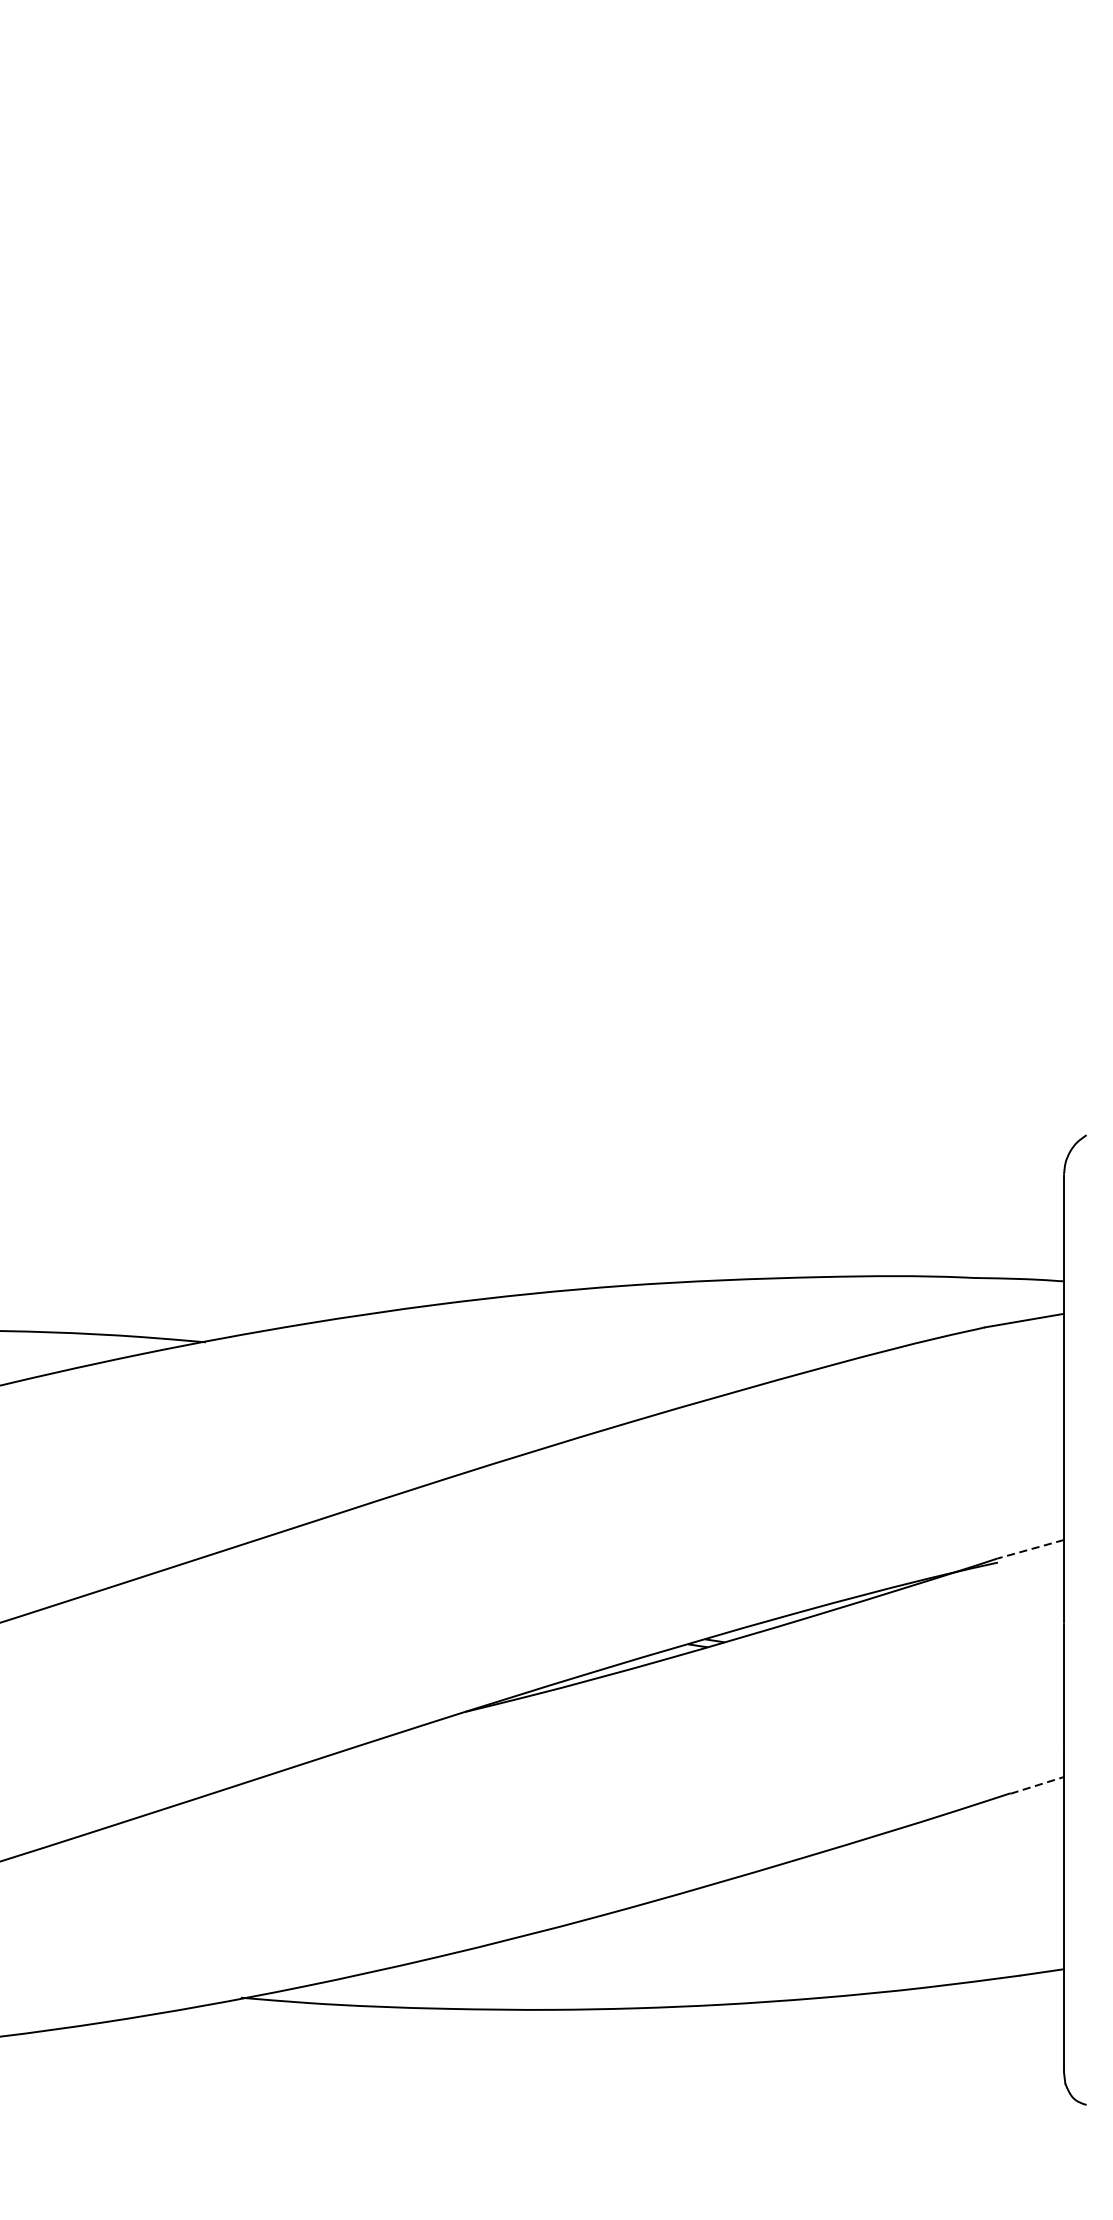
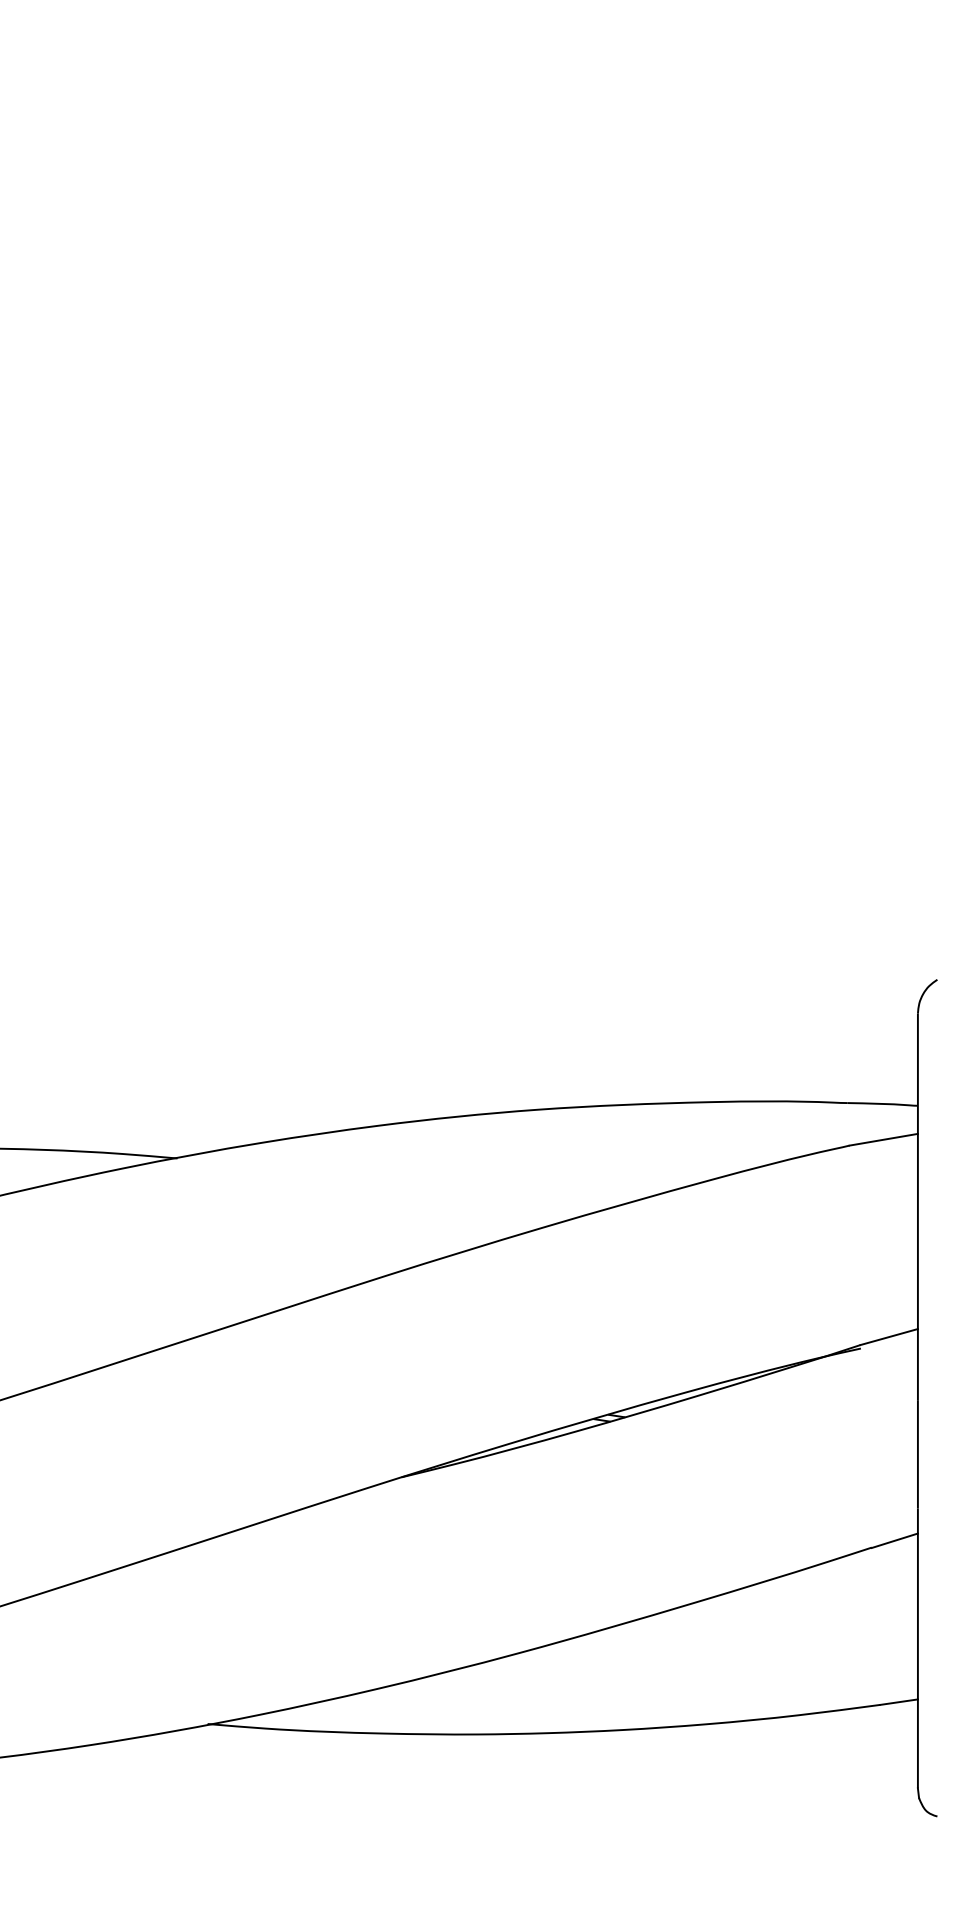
line: (1031, 1549) -> (889, 1337), dashed -> solid
line: (1038, 1785) -> (895, 1540), dashed -> solid

